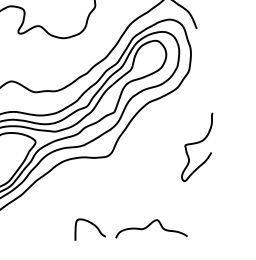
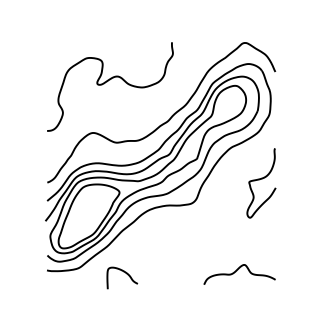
curve: (195, 144) -> (259, 180), moved
curve: (93, 225) -> (125, 273), moved

